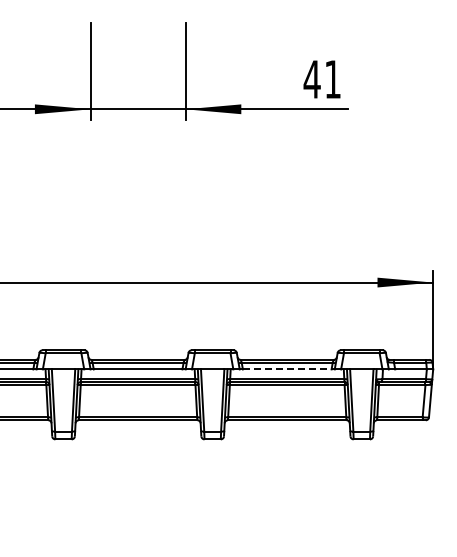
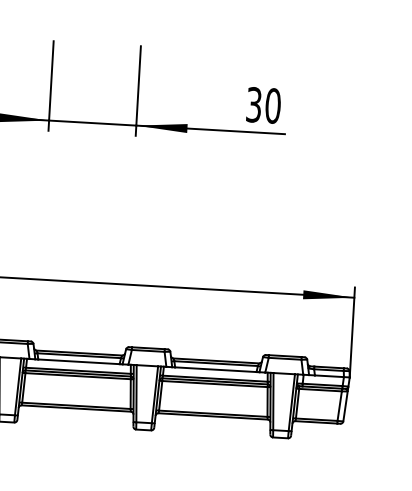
text: (322, 79) -> (263, 105), 41 -> 30
line: (287, 369) -> (216, 369), dashed -> solid

